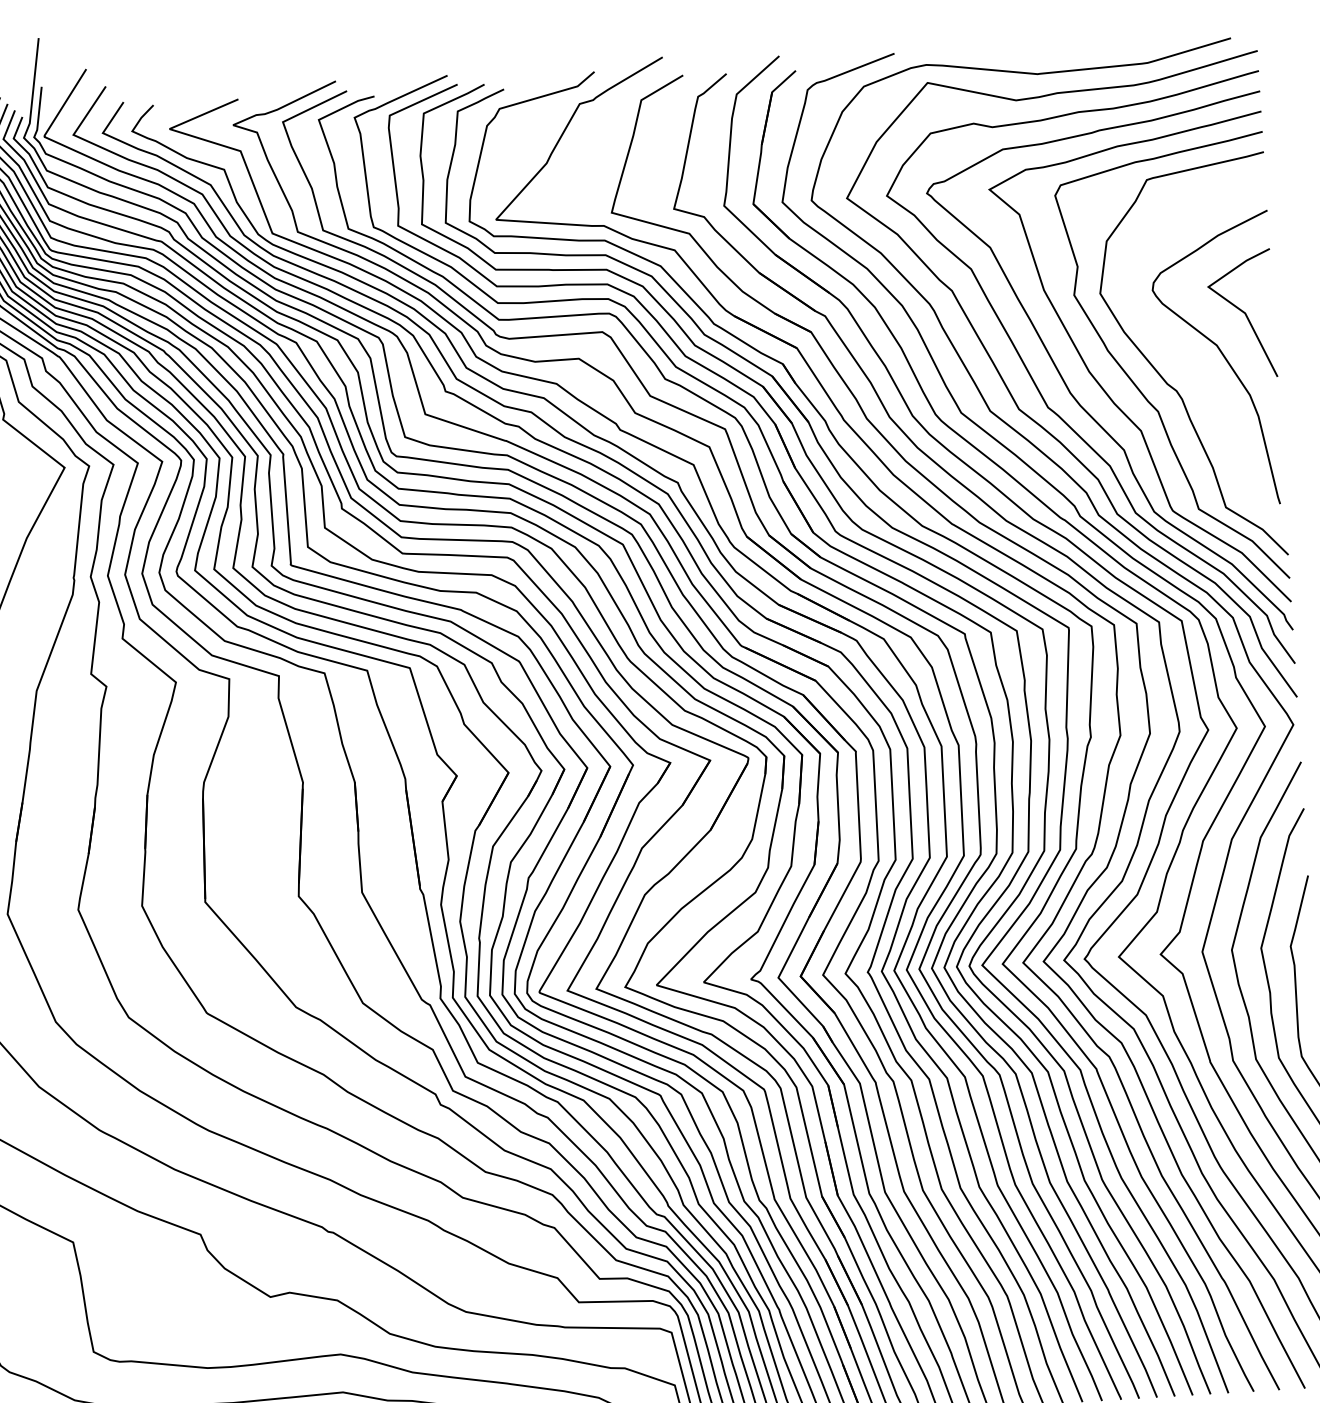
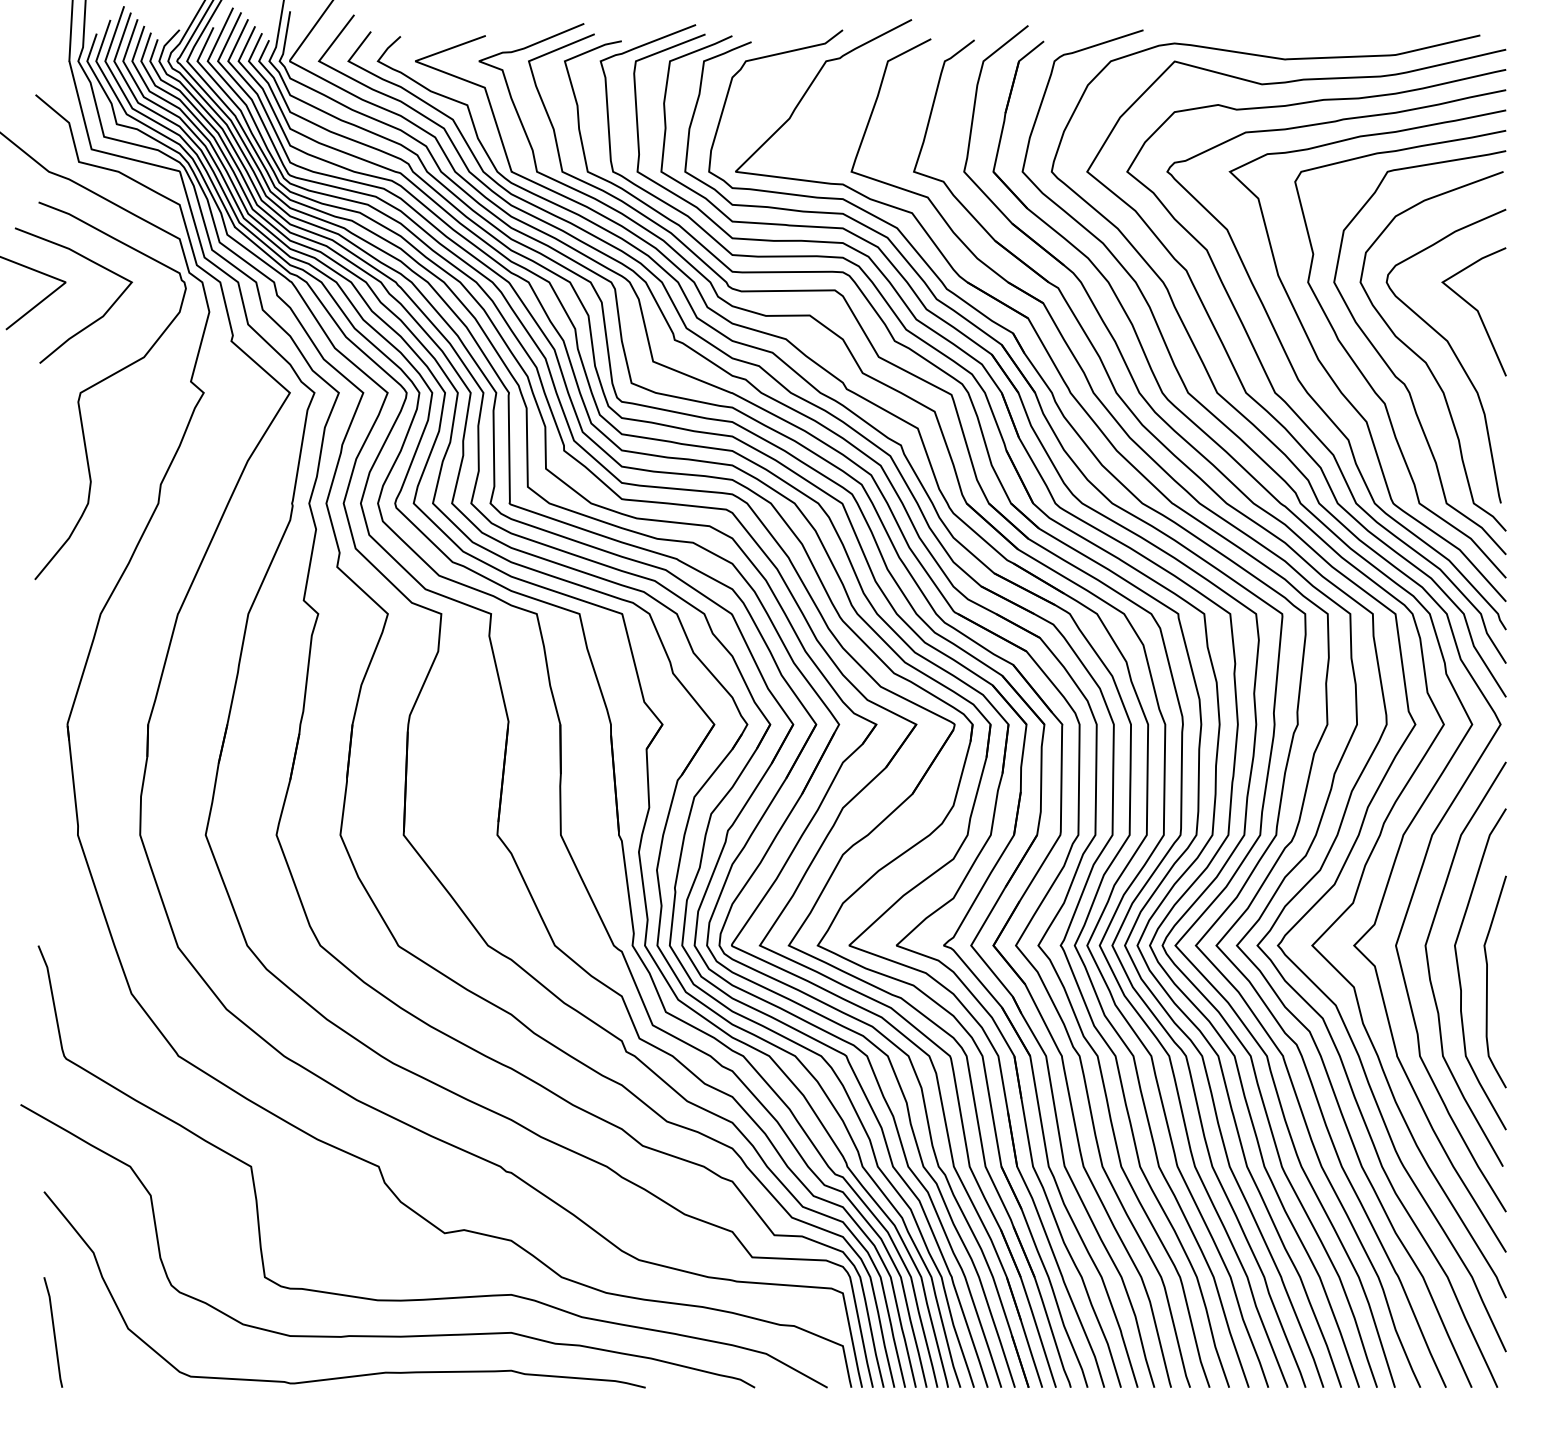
curve: (1194, 365) -> (1423, 359), added

